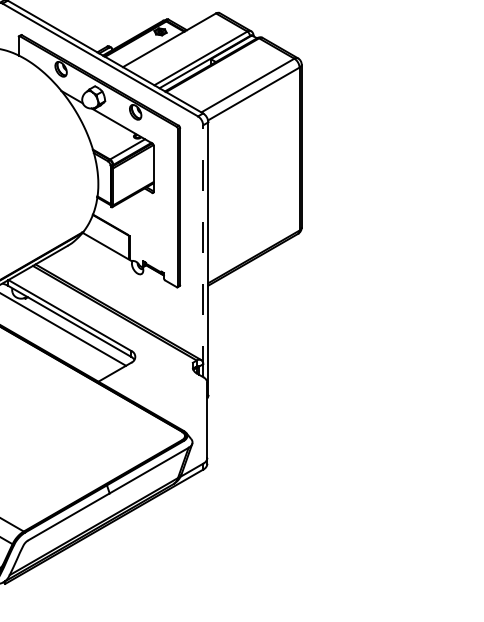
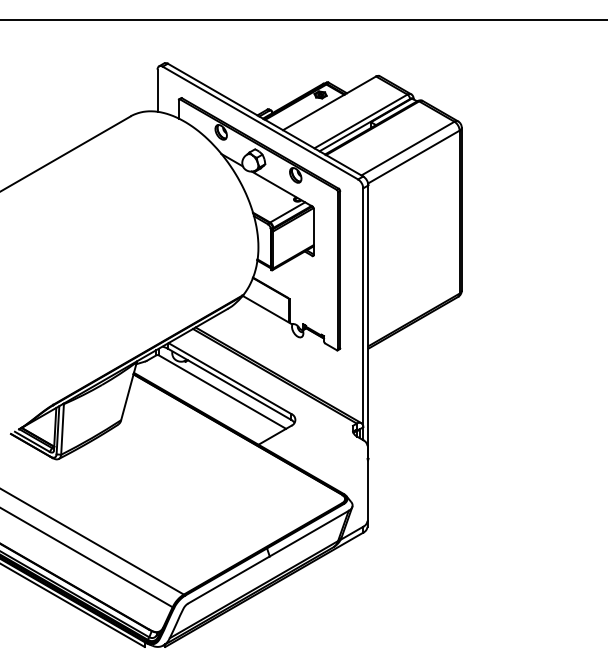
line: (203, 251) -> (363, 314), dashed -> solid

